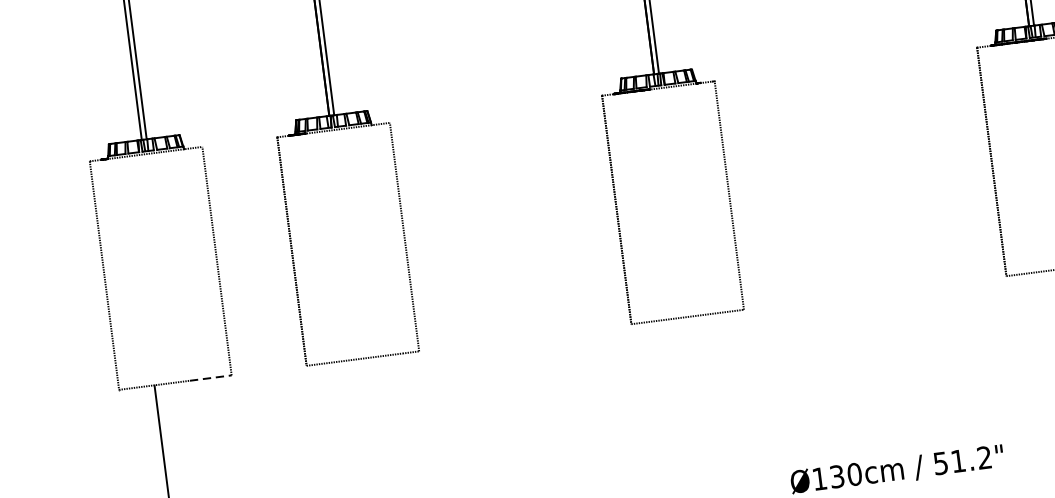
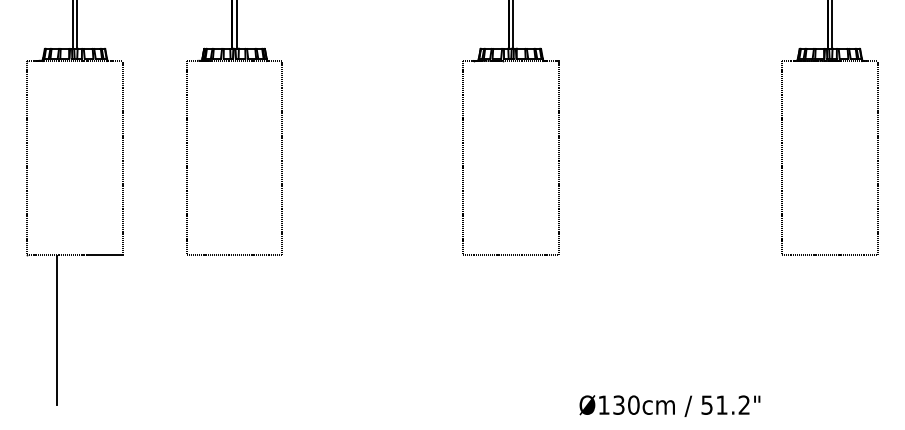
line: (211, 378) -> (105, 255), dashed -> solid

